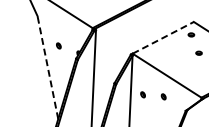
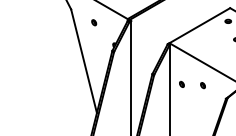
line: (163, 37) -> (200, 25), dashed -> solid
part: (59, 45) -> (94, 22), moved
line: (47, 66) -> (83, 60), dashed -> solid

